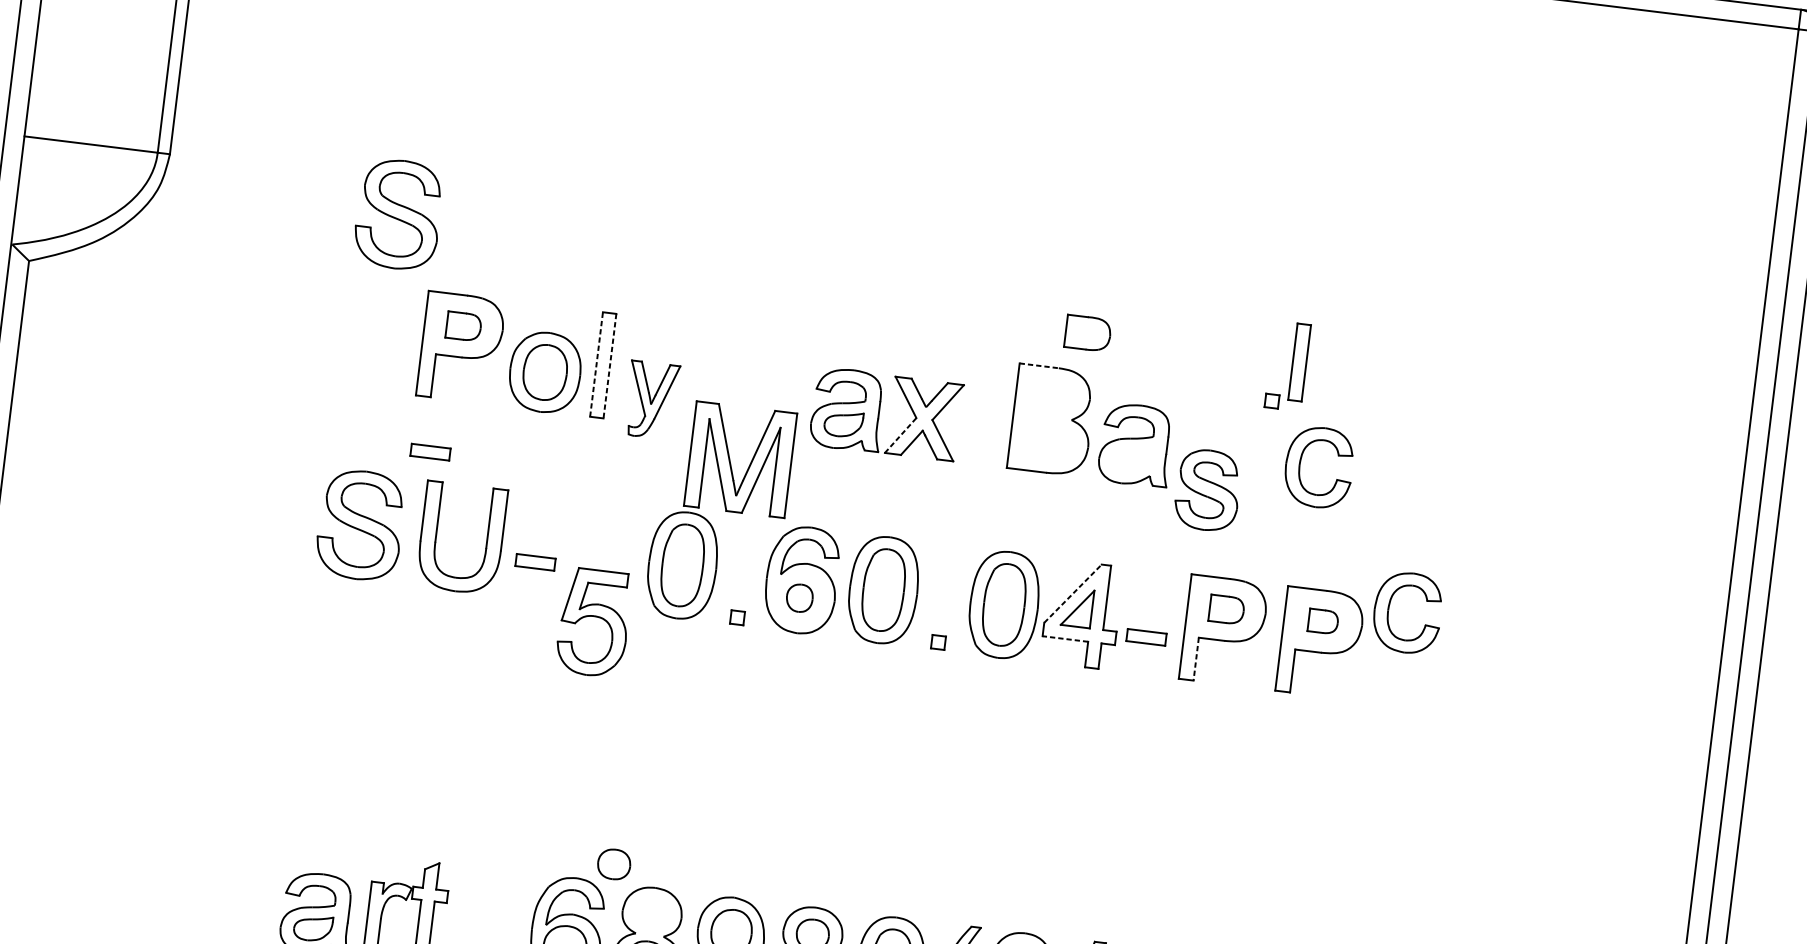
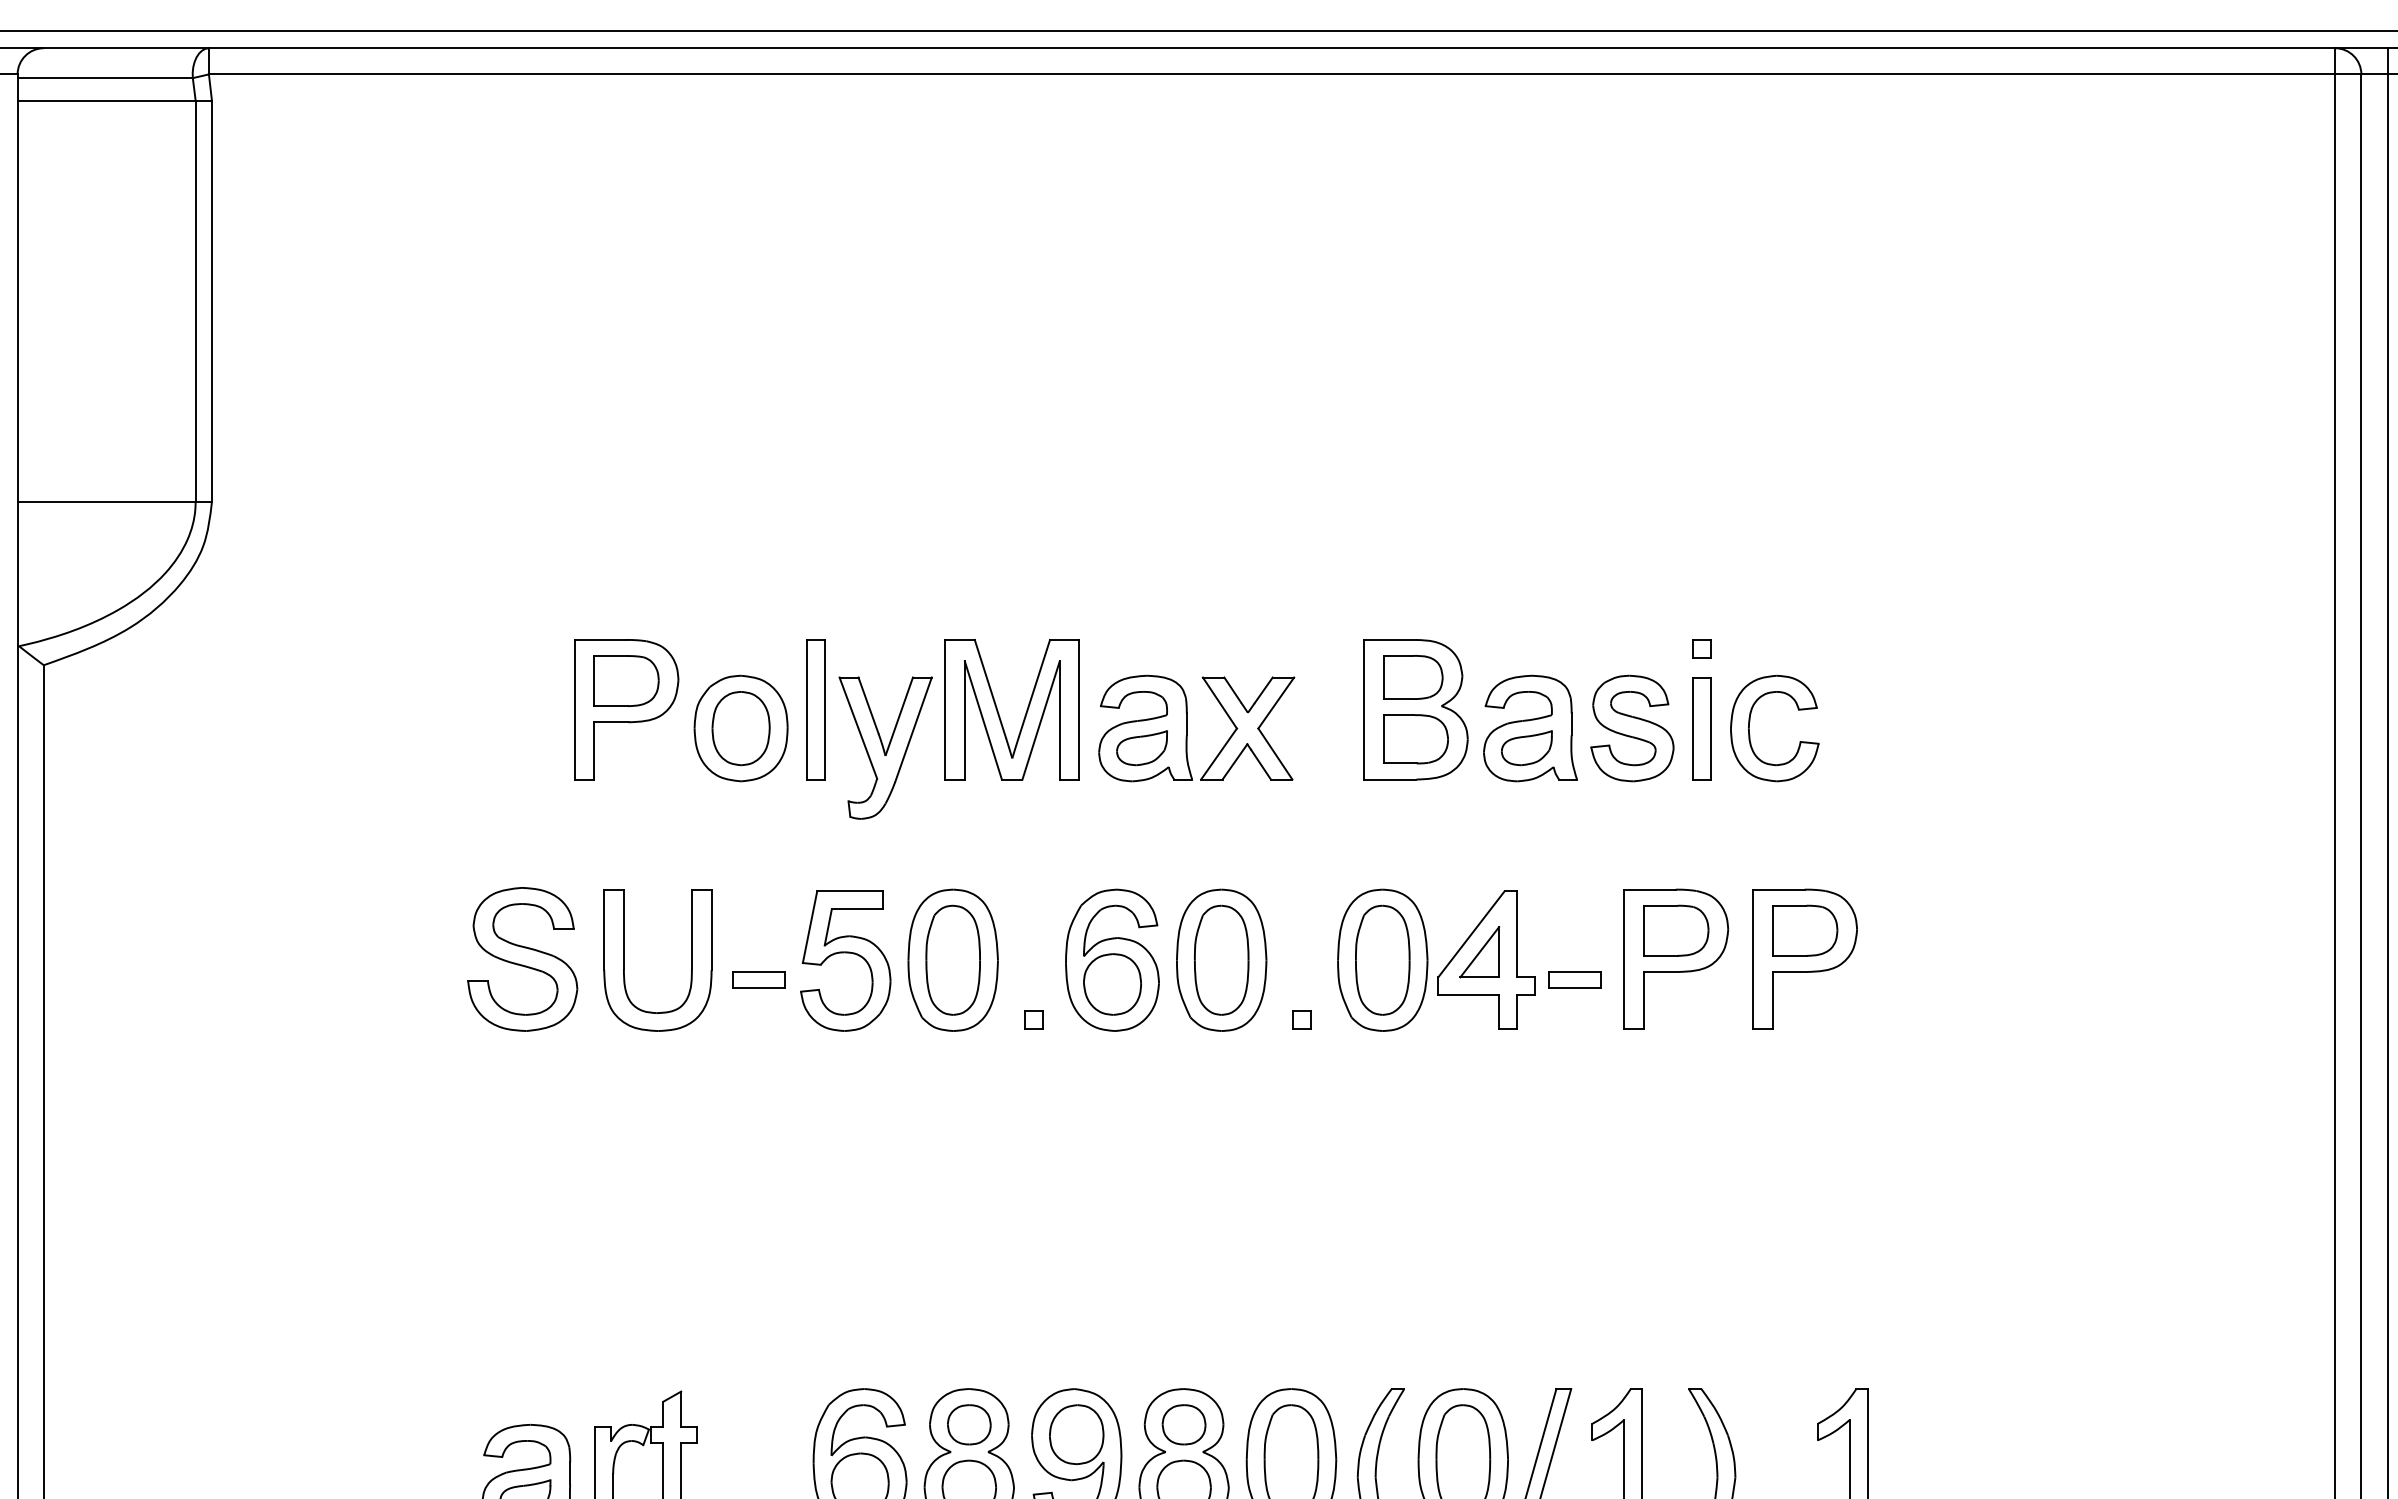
part: (398, 214) -> (522, 544), removed
part: (463, 326) -> (626, 681), size x1.43
part: (1088, 333) -> (1413, 677), moved
part: (1299, 362) -> (1701, 728), moved
line: (596, 364) -> (807, 709), dashed -> solid
line: (610, 365) -> (825, 709), dashed -> solid
line: (1039, 365) -> (1390, 639), dashed -> solid
part: (651, 399) -> (885, 747), size x1.43
line: (901, 435) -> (1219, 753), dashed -> solid
part: (1049, 442) -> (1415, 739), added
part: (430, 451) -> (602, 851), removed
part: (1131, 459) -> (1526, 748), added
part: (730, 461) -> (999, 713), moved
part: (1208, 490) -> (1632, 728), moved
line: (1073, 593) -> (1471, 934), dashed -> solid
part: (799, 598) -> (1112, 984), size x1.67
part: (1226, 609) -> (1676, 930), size x1.43
part: (1388, 615) -> (1890, 911), removed
part: (594, 617) -> (845, 953), moved
part: (1323, 621) -> (1805, 930), size x1.67
line: (1065, 639) -> (1468, 995), dashed -> solid
line: (1196, 659) -> (1644, 1000), dashed -> solid
part: (614, 864) -> (969, 1424), moved

